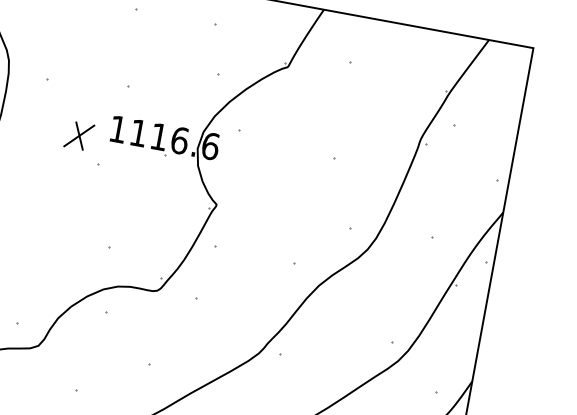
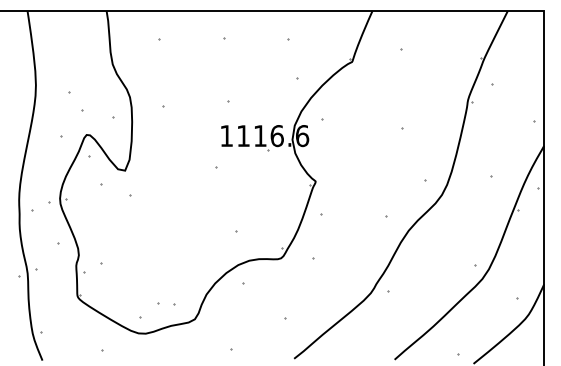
part: (79, 135) -> (196, 146), removed

